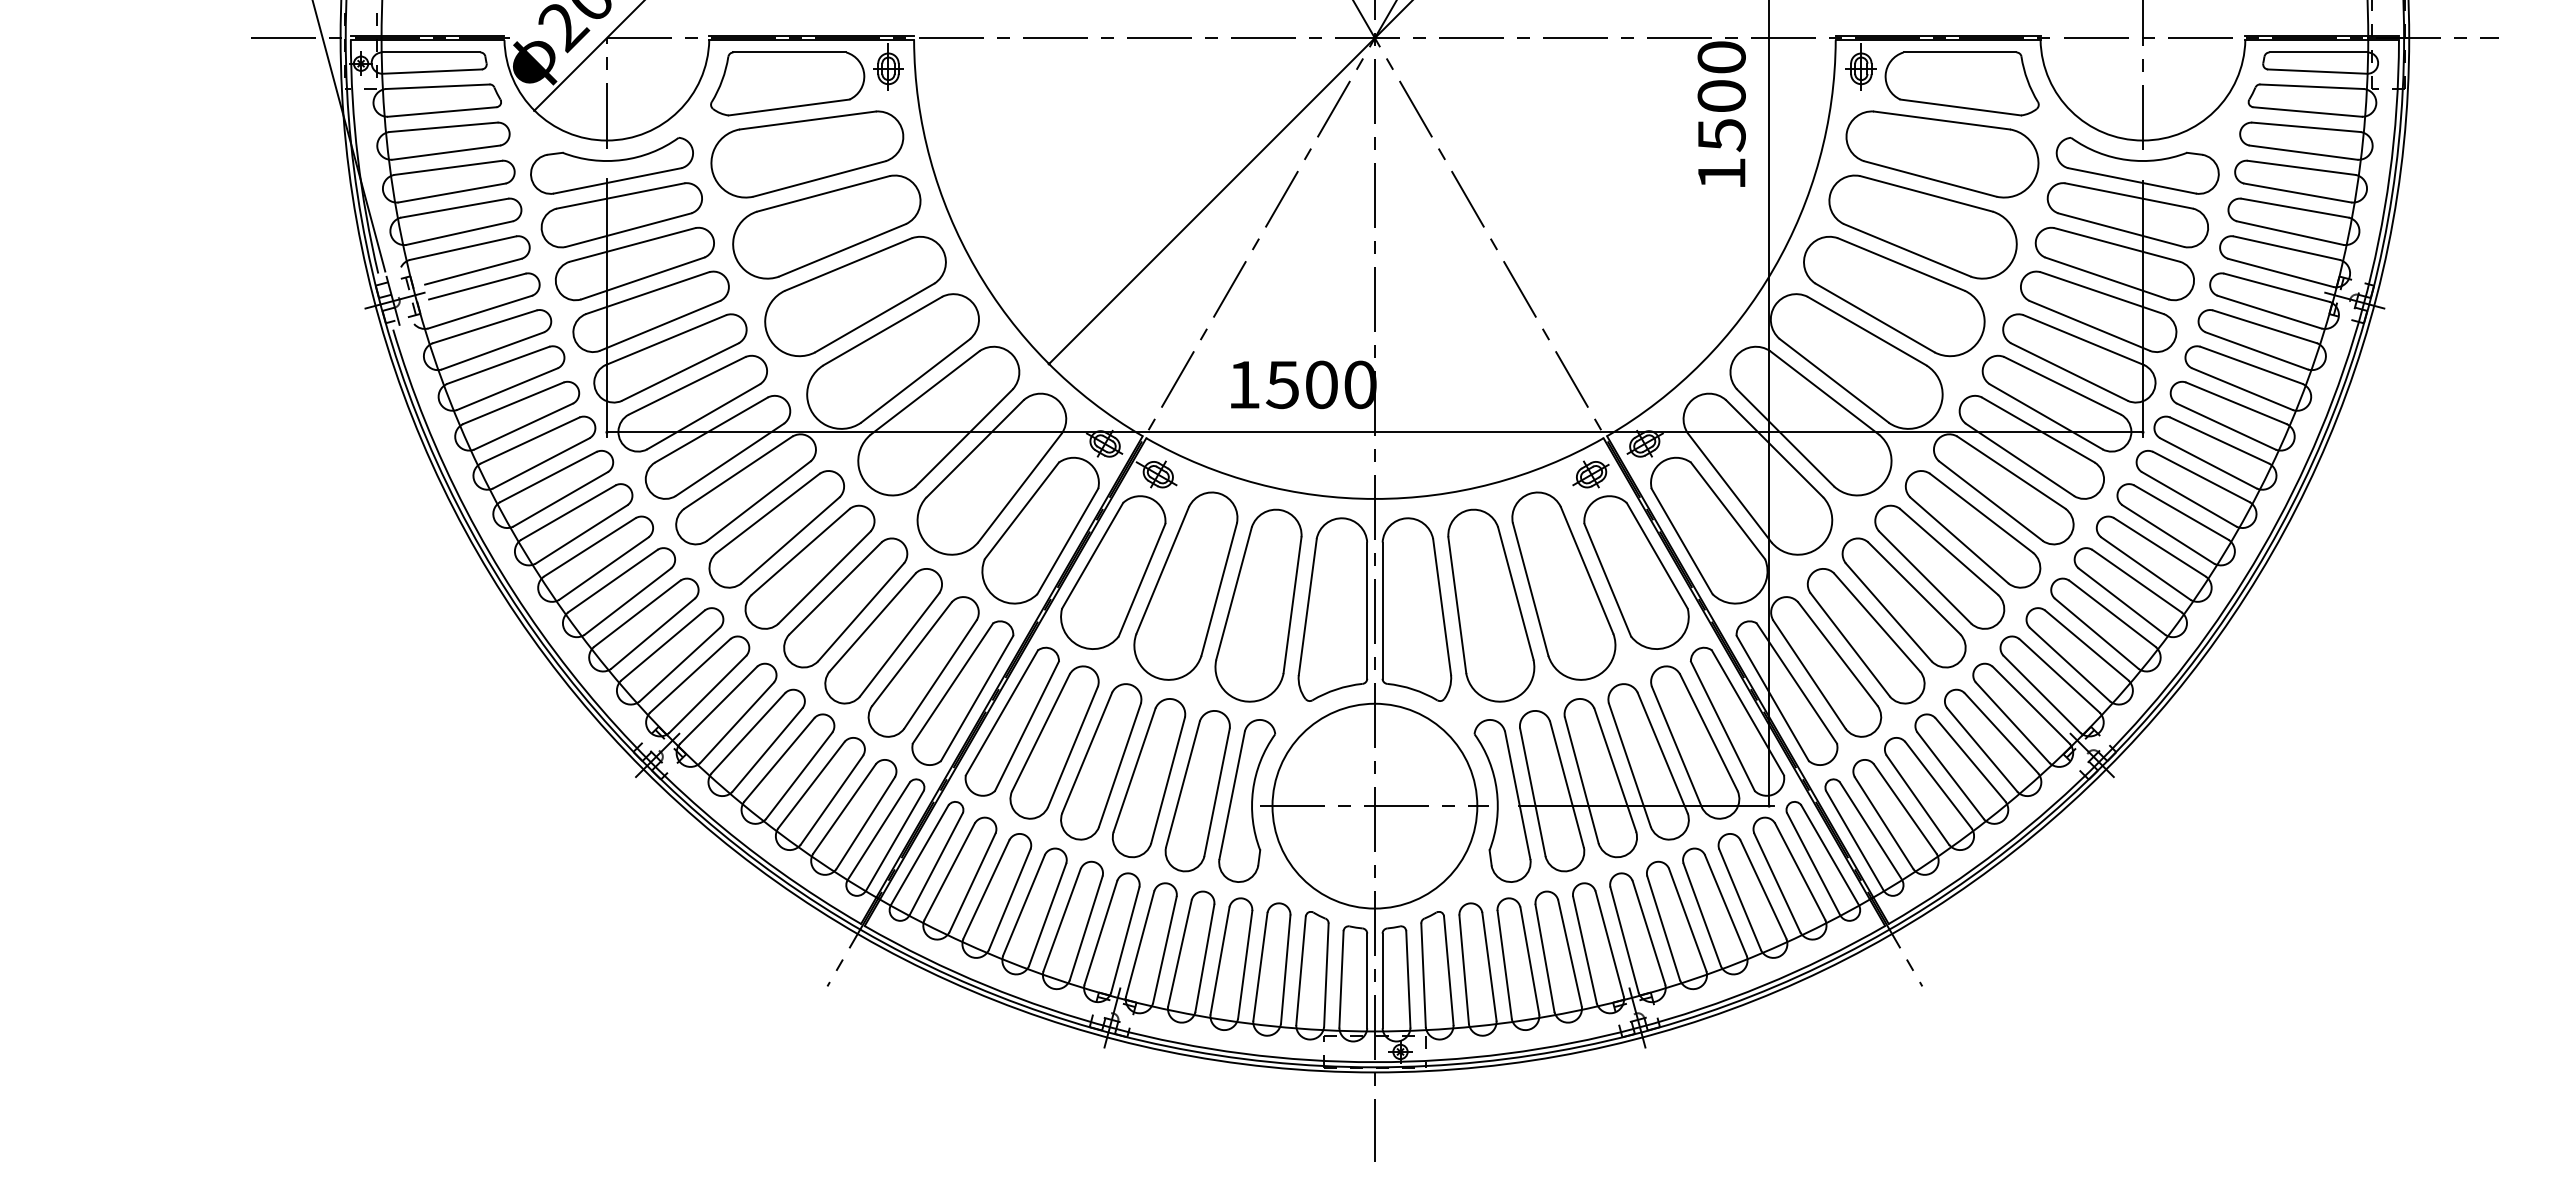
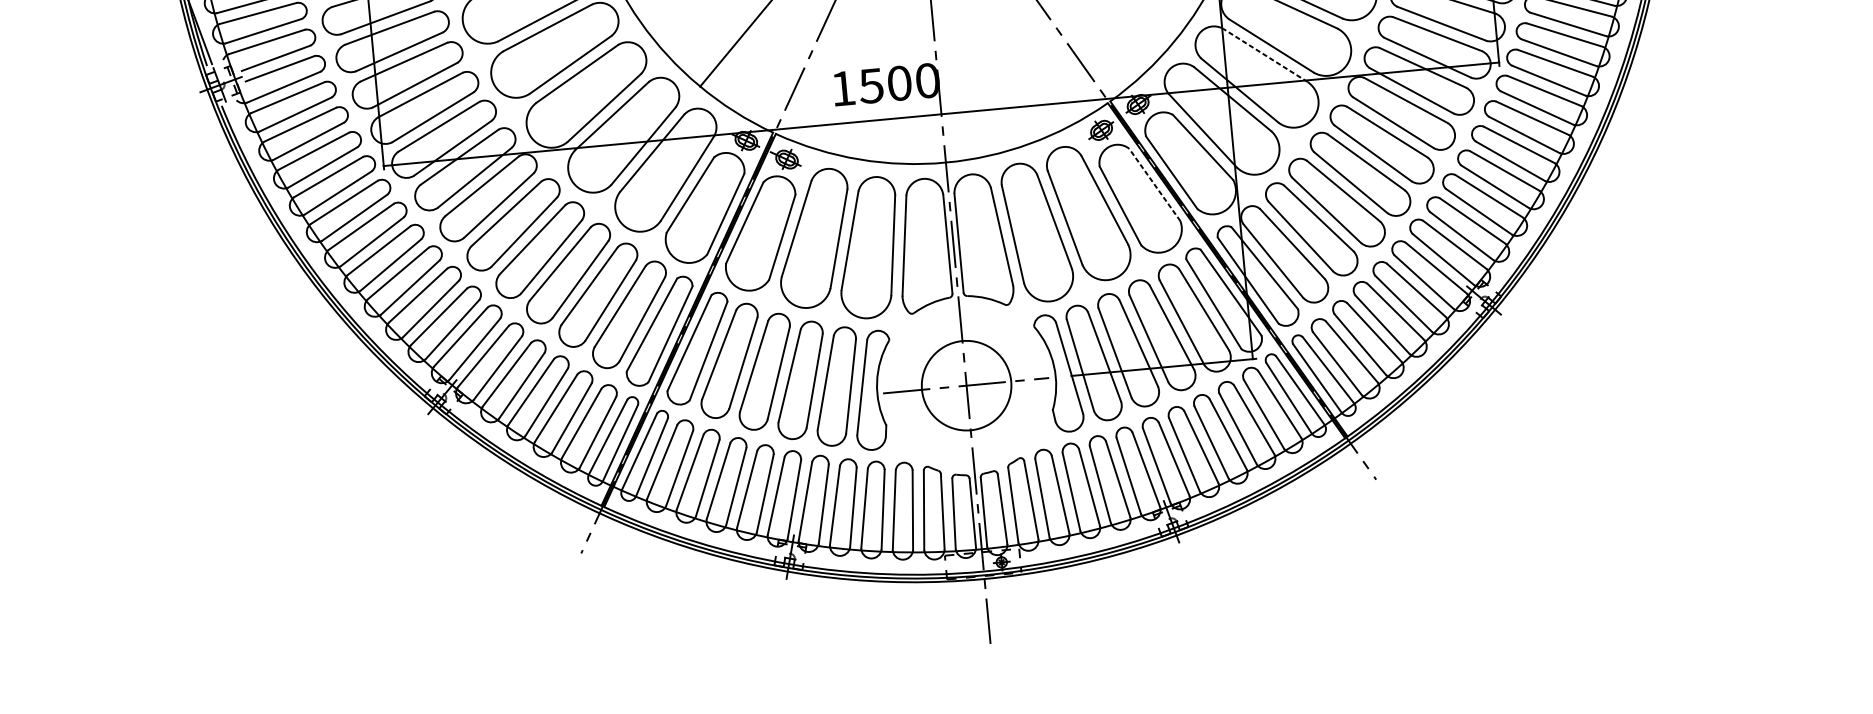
line: (1824, 393) -> (1265, 55), solid -> dashed
line: (1657, 555) -> (1154, 184), solid -> dashed
circle: (1374, 805) -> (966, 385), size x0.6

